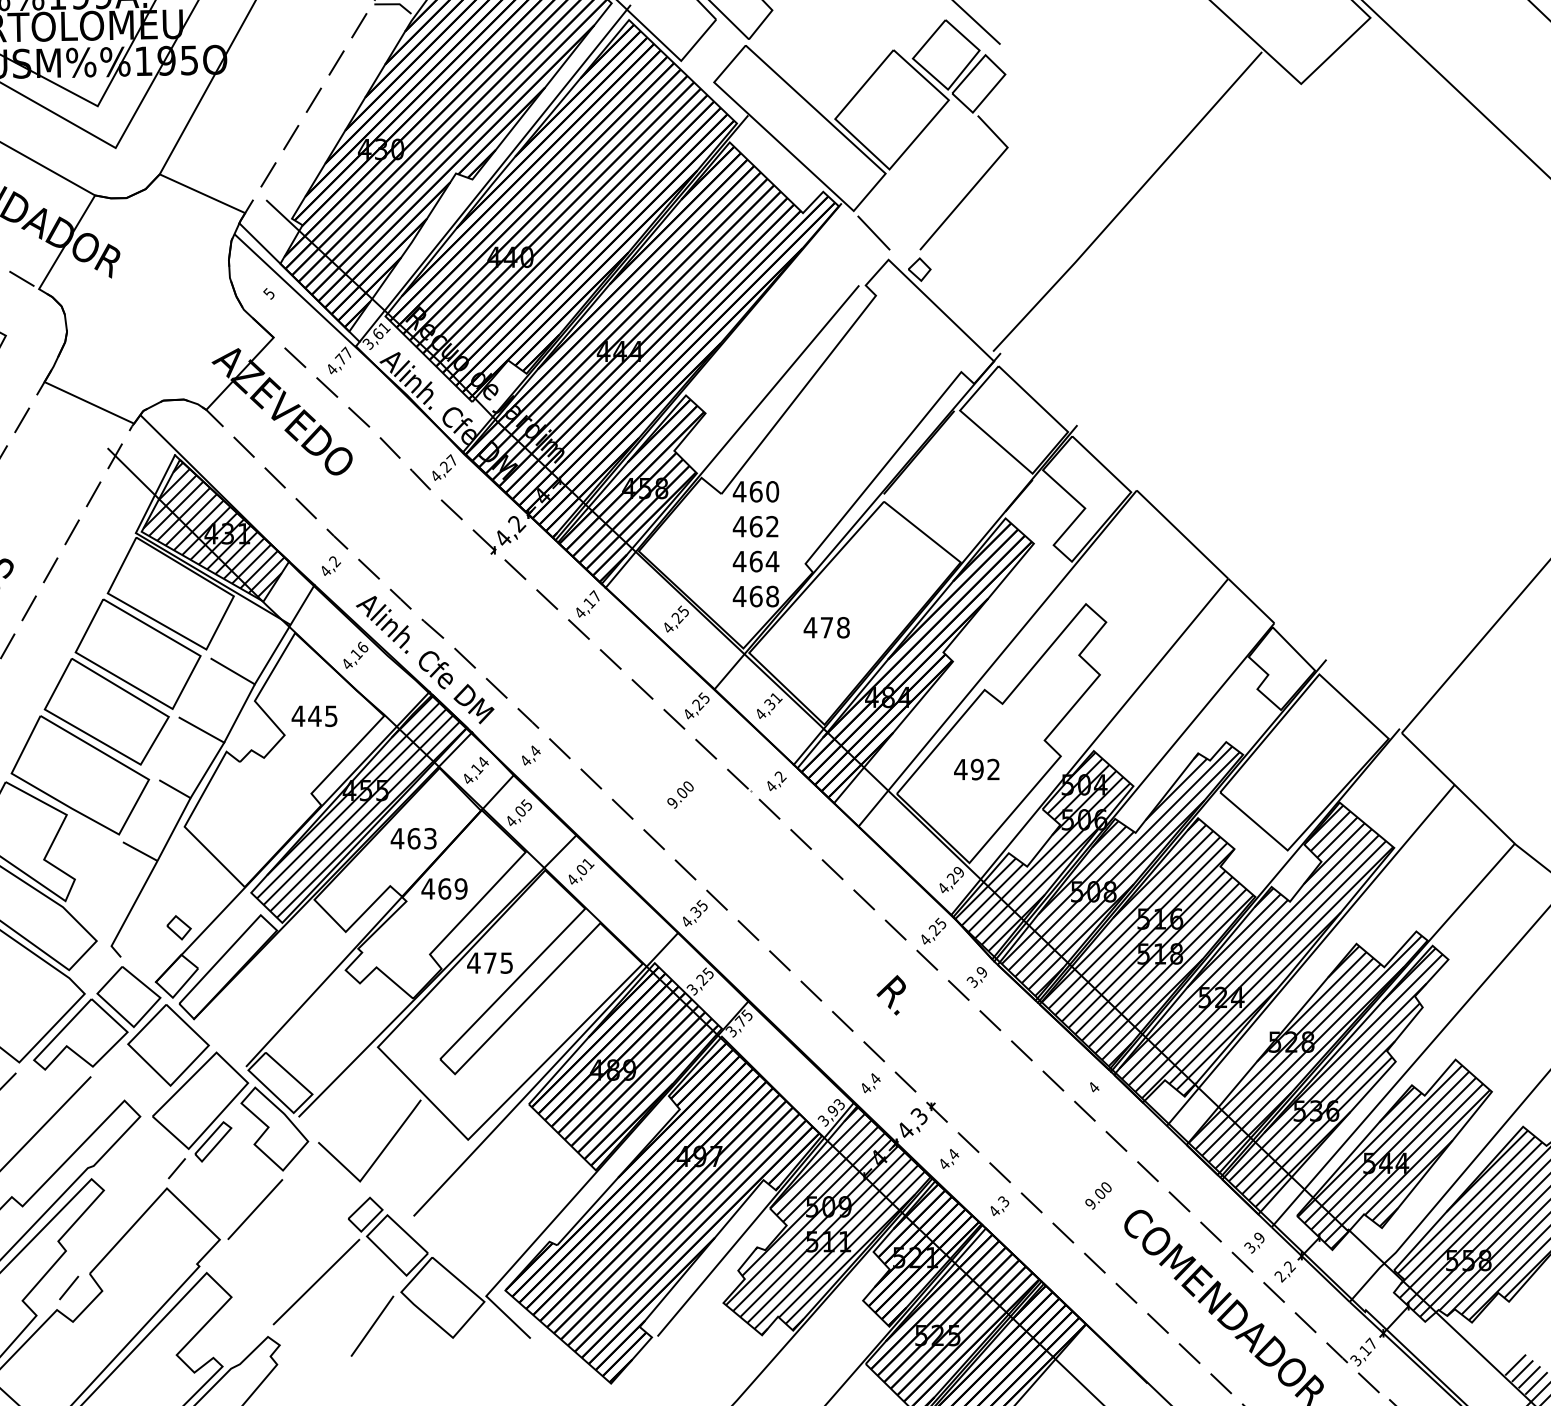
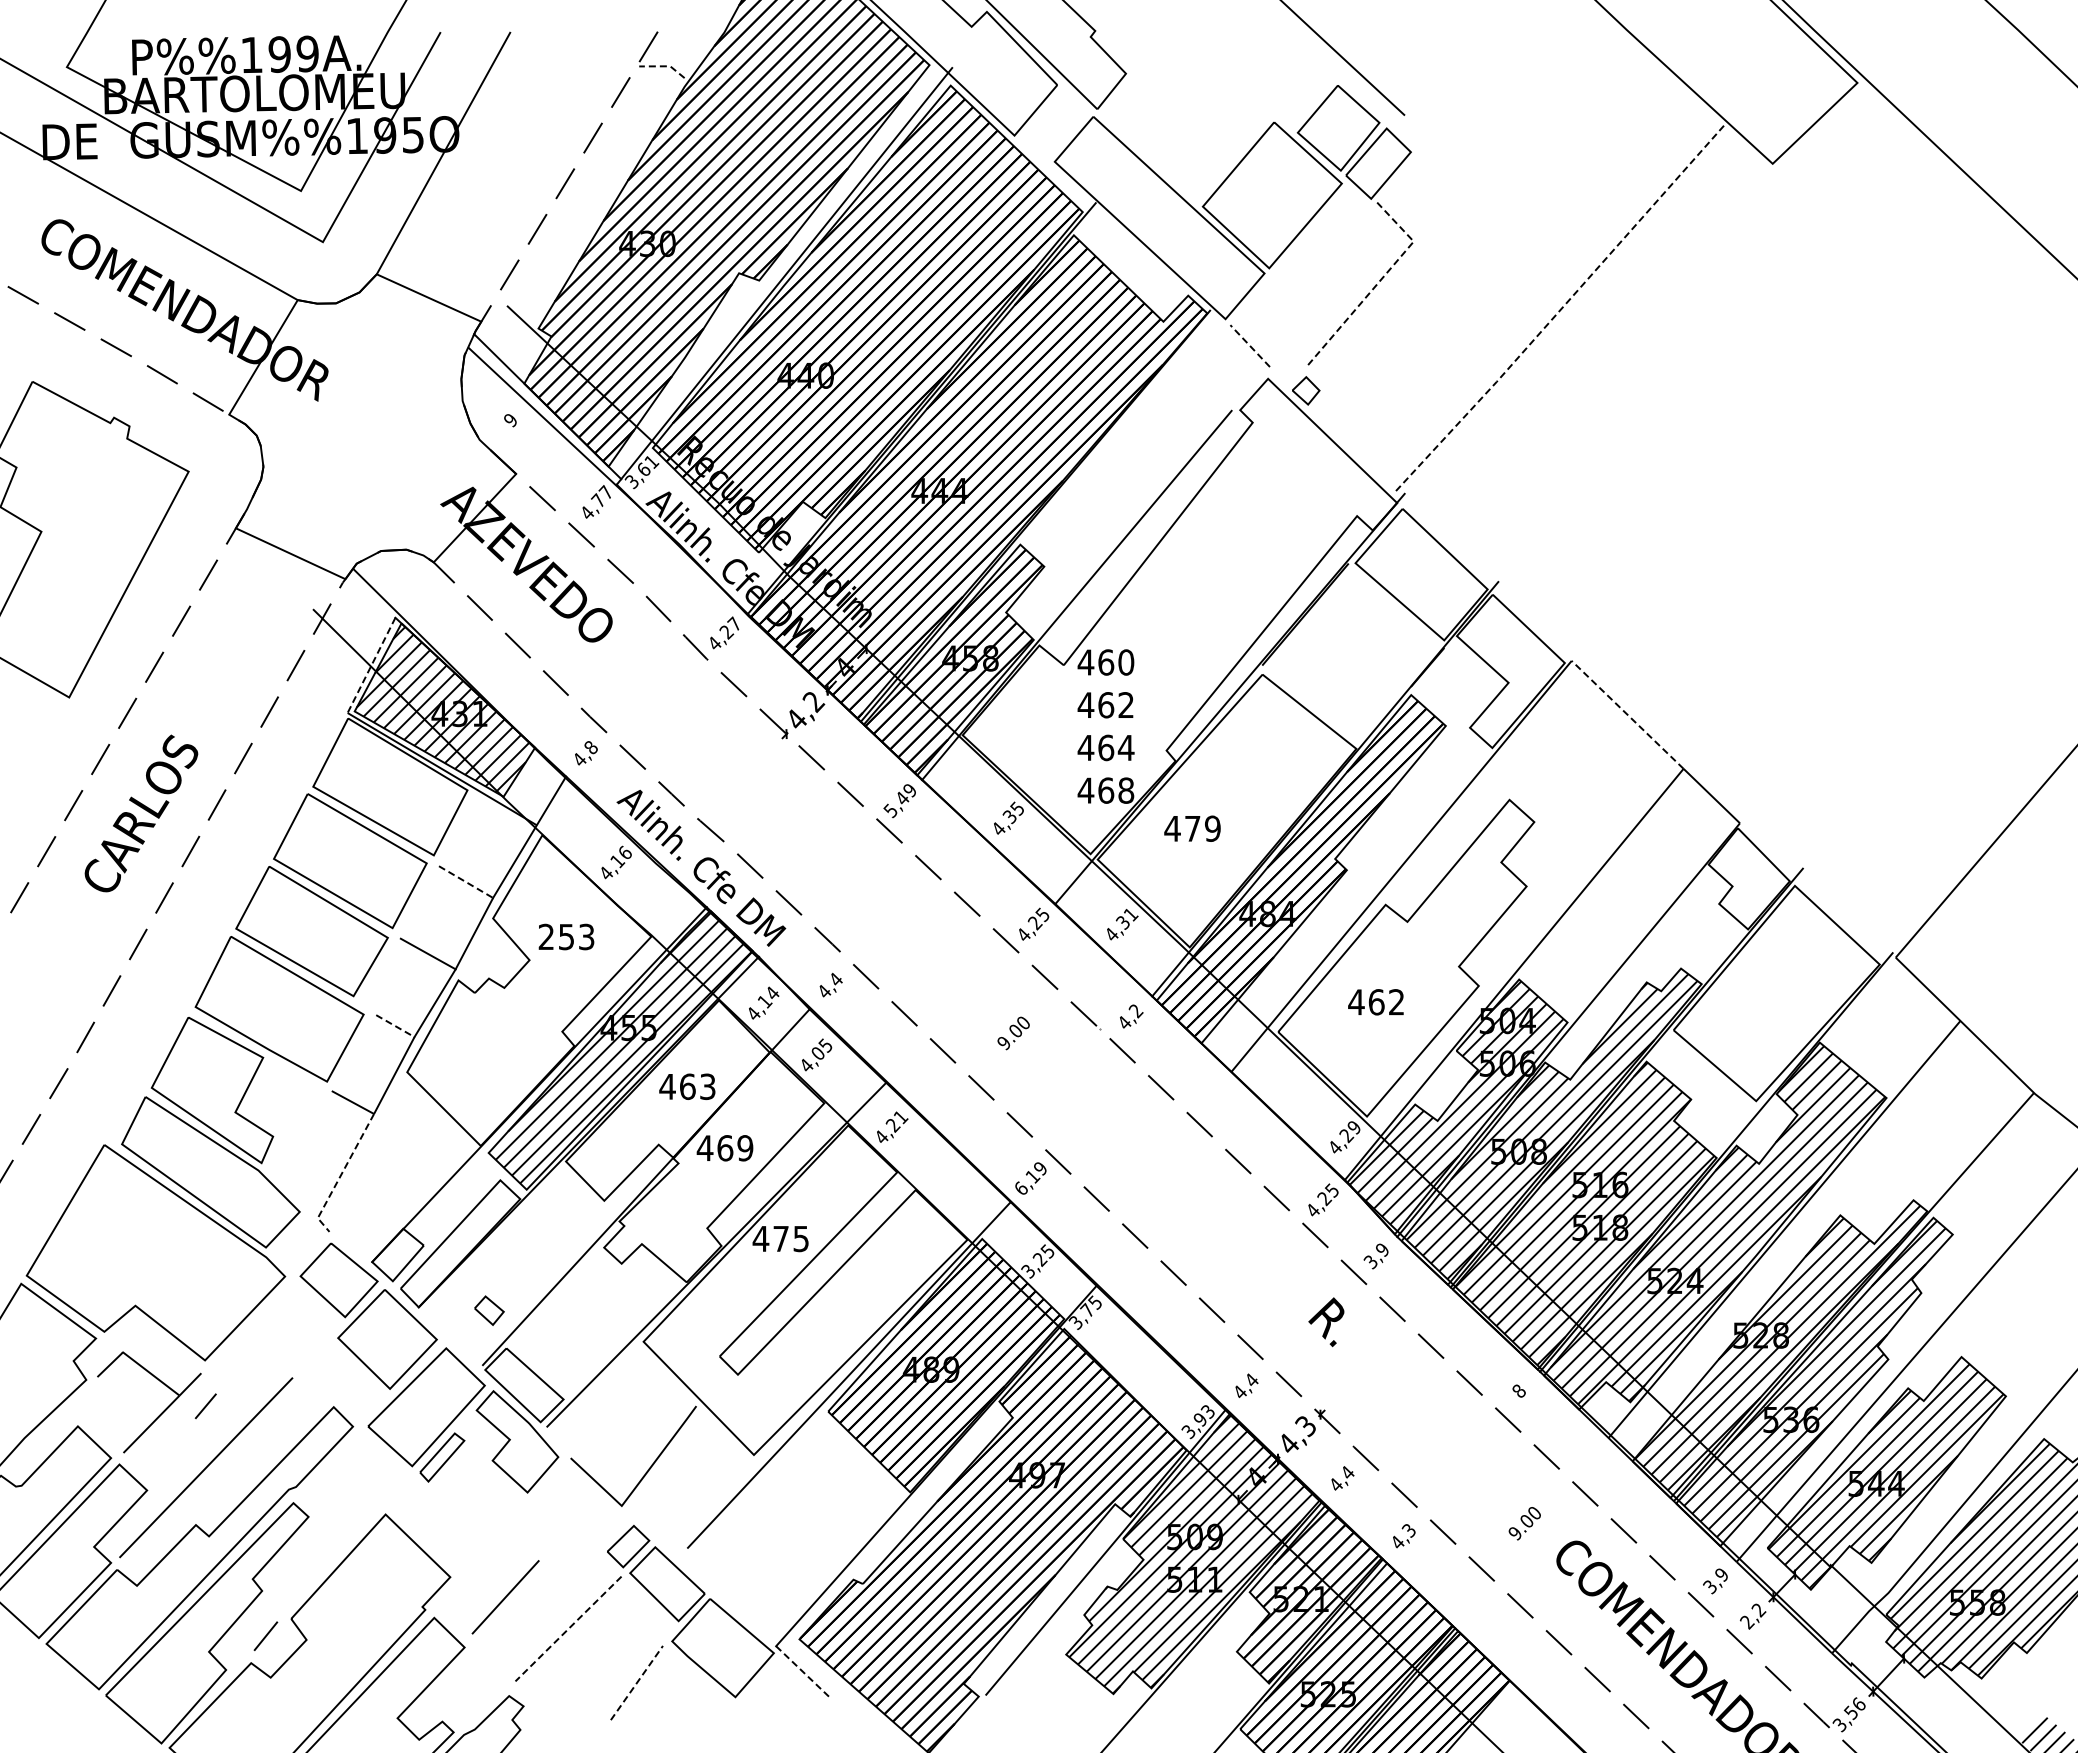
line: (395, 4) -> (664, 66), solid -> dashed
line: (978, 181) -> (1378, 283), solid -> dashed
line: (1128, 203) -> (1561, 309), solid -> dashed
line: (874, 233) -> (1250, 346), solid -> dashed
text: (269, 293) -> (510, 420), 5 -> 9
line: (155, 494) -> (371, 665), solid -> dashed
line: (1182, 534) -> (1627, 714), solid -> dashed
text: (334, 562) -> (590, 748), 4,2 -> 4,8
text: (587, 604) -> (899, 800), 4,17 -> 5,49
text: (677, 618) -> (1009, 817), 4,25 -> 4,35
text: (843, 627) -> (1212, 828), 478 -> 479
line: (233, 671) -> (466, 882), solid -> dashed
text: (314, 715) -> (566, 936), 445 -> 253
text: (977, 769) -> (1376, 1002), 492 -> 462
line: (175, 789) -> (395, 1026), solid -> dashed
text: (581, 870) -> (892, 1125), 4,01 -> 4,21
line: (130, 910) -> (341, 1174), solid -> dashed
text: (694, 912) -> (1030, 1177), 4,35 -> 6,19
part: (179, 927) -> (489, 1310), moved
text: (891, 995) -> (1326, 1322), moved
part: (81, 1034) -> (280, 1326), removed
text: (1093, 1087) -> (1518, 1390), 4 -> 8
line: (176, 1168) -> (205, 1406), moved
line: (255, 1209) -> (505, 1597), moved
line: (316, 1281) -> (568, 1628), solid -> dashed
line: (508, 1317) -> (803, 1672), solid -> dashed
line: (372, 1325) -> (637, 1682), solid -> dashed
text: (1368, 1347) -> (1854, 1708), 3,17 -> 3,56

